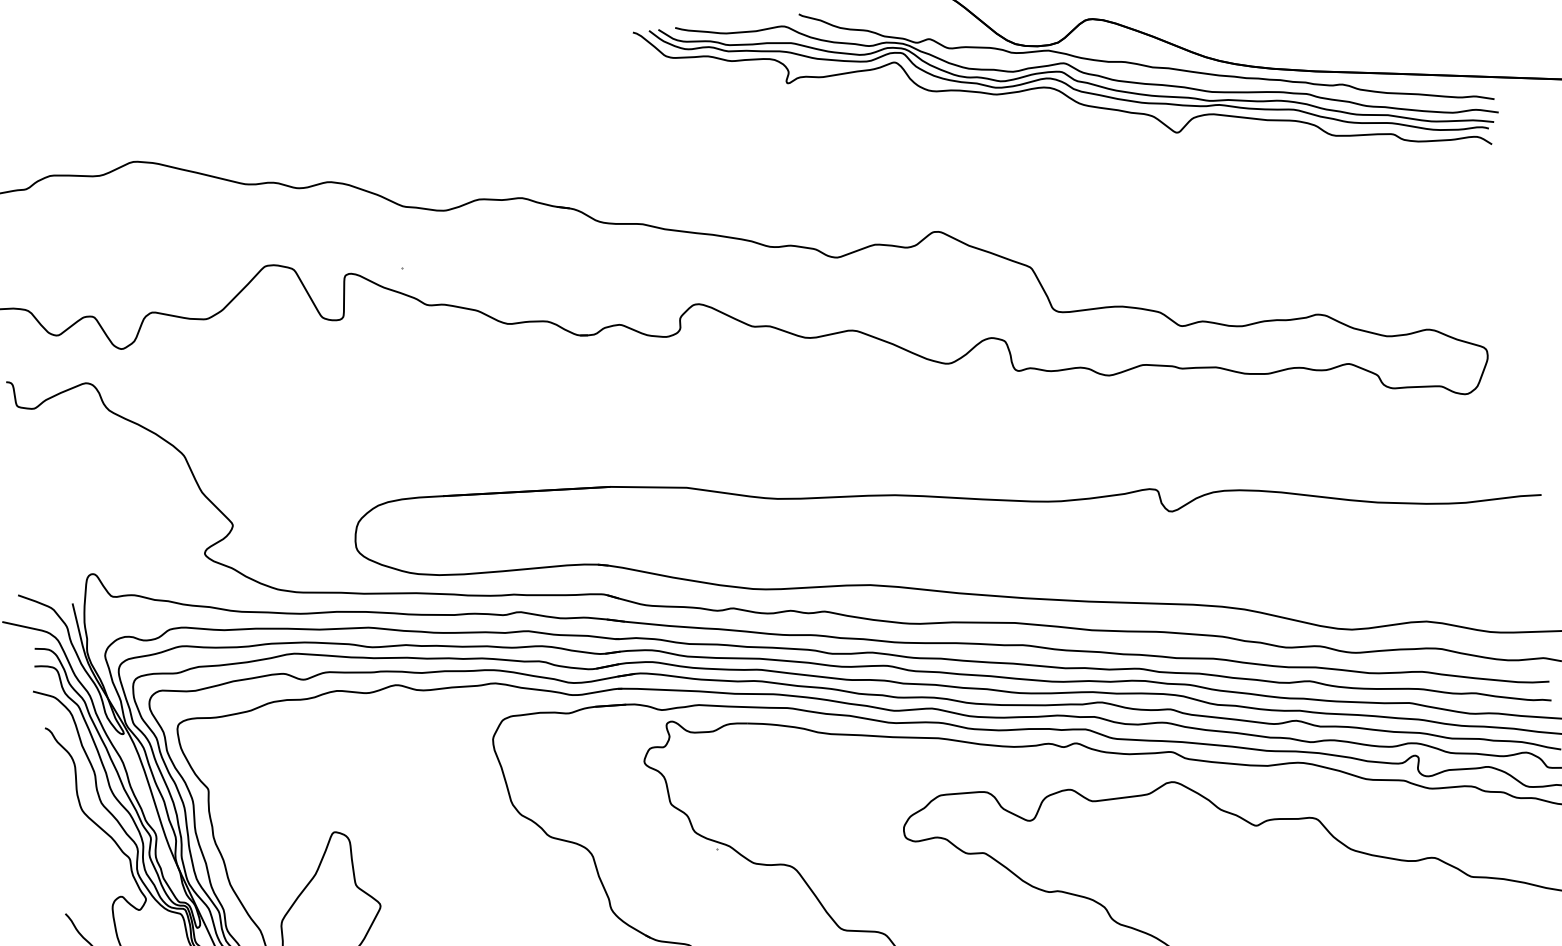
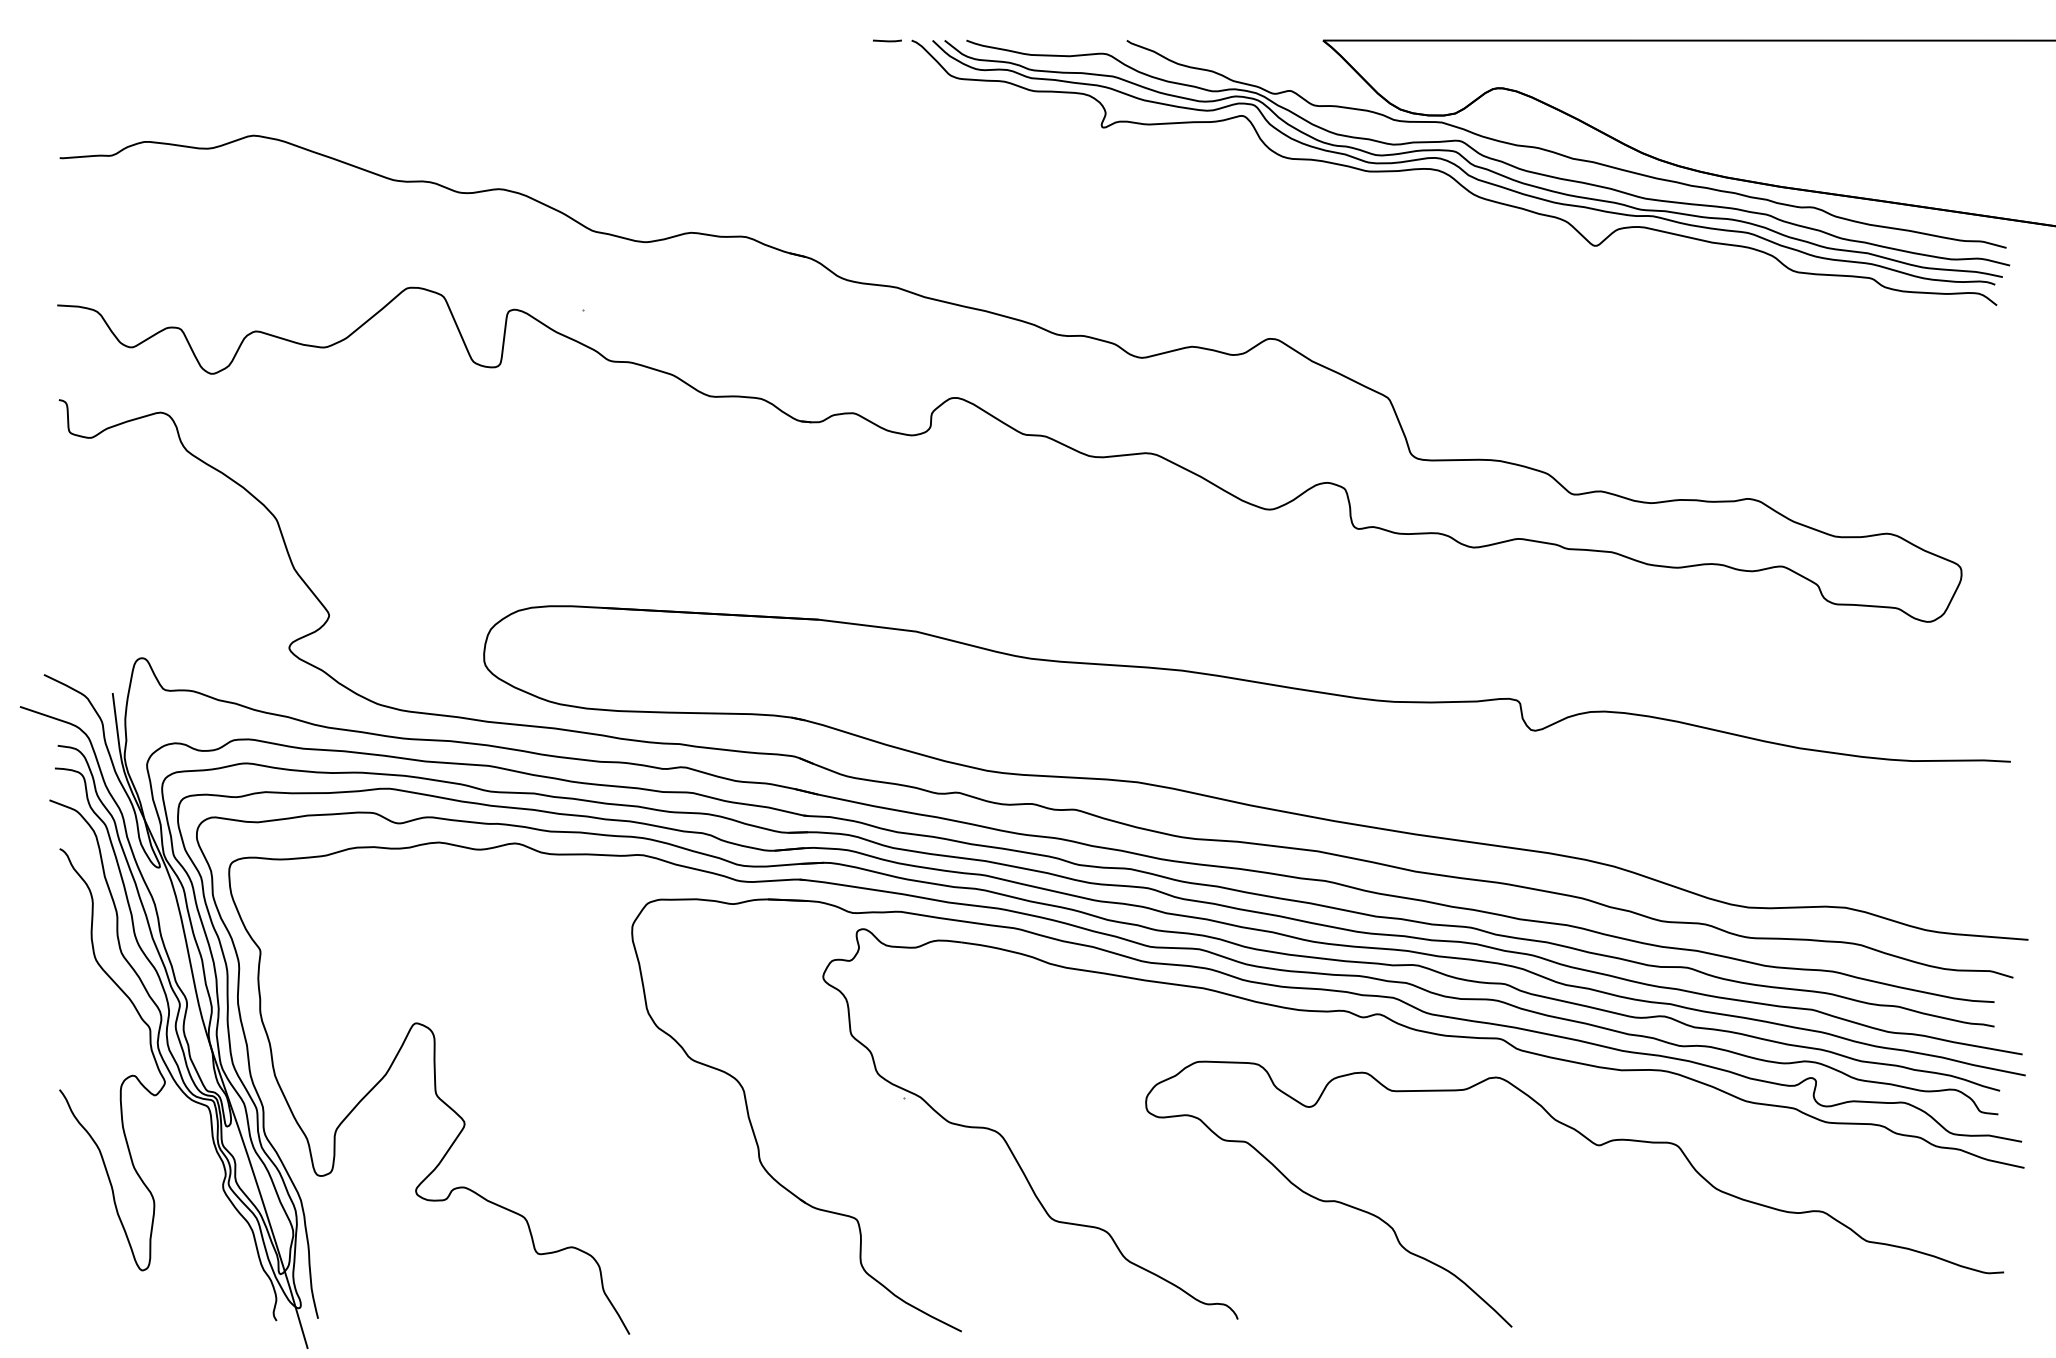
line: (614, 34) -> (887, 40), added

